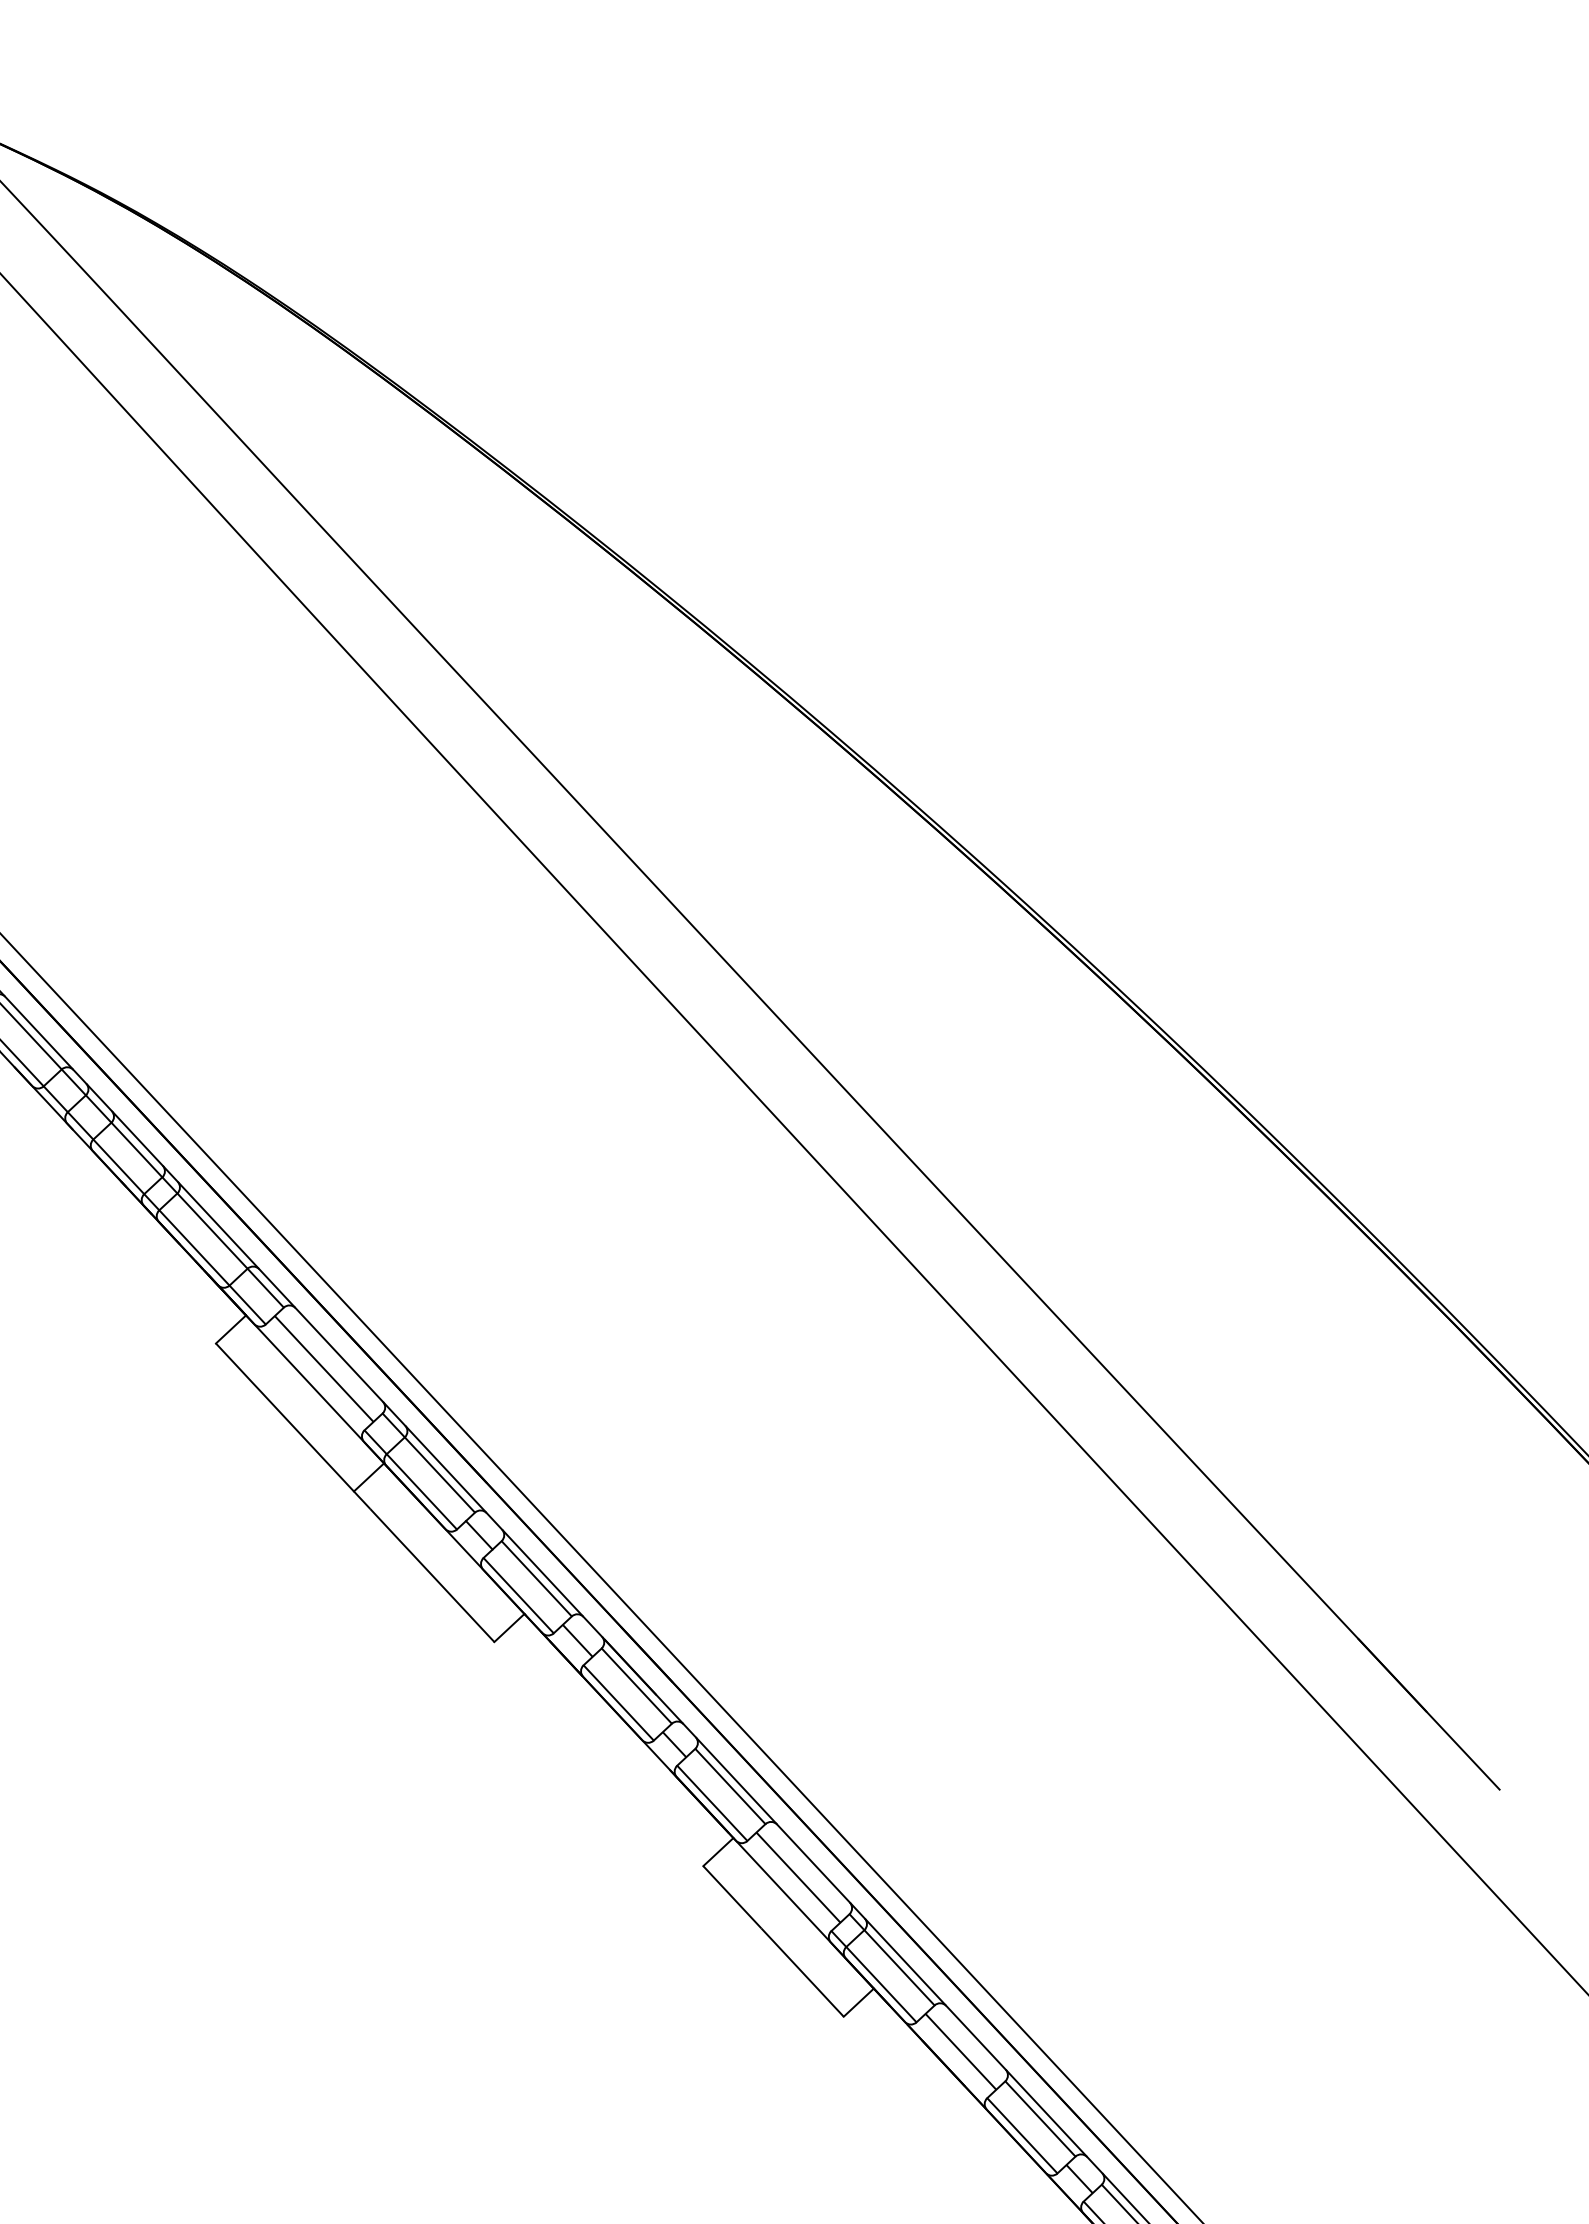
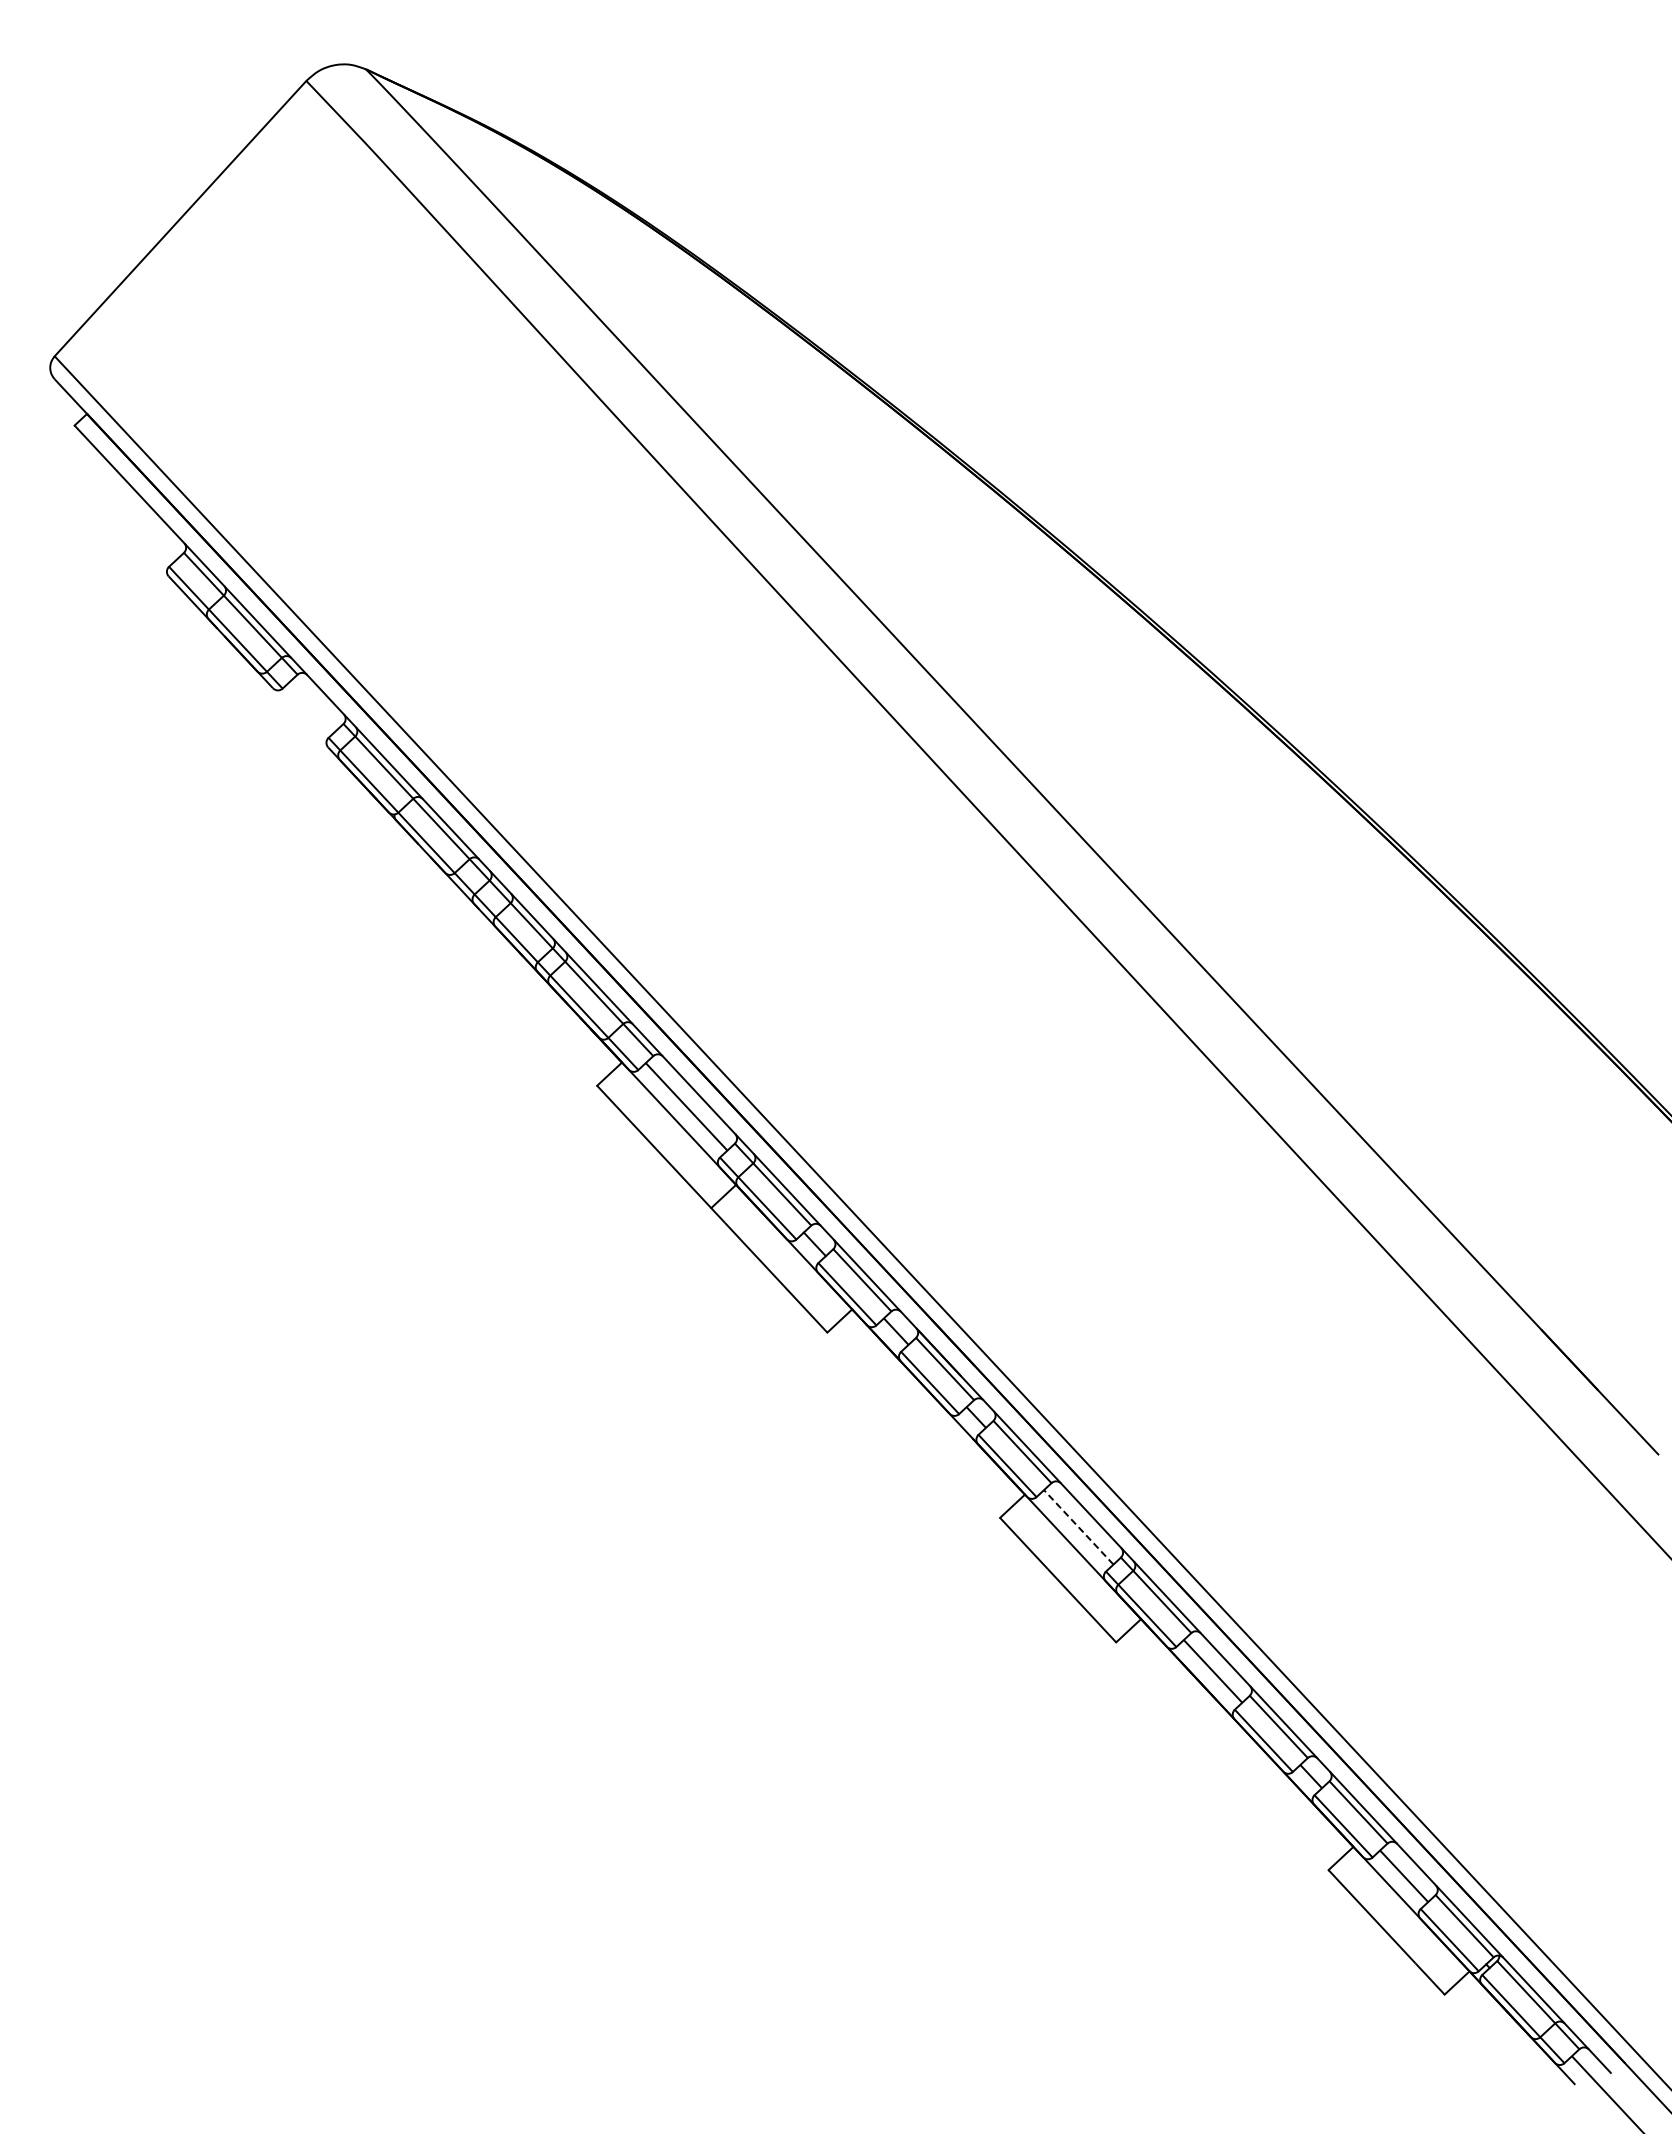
line: (798, 1876) -> (1078, 1526), solid -> dashed

